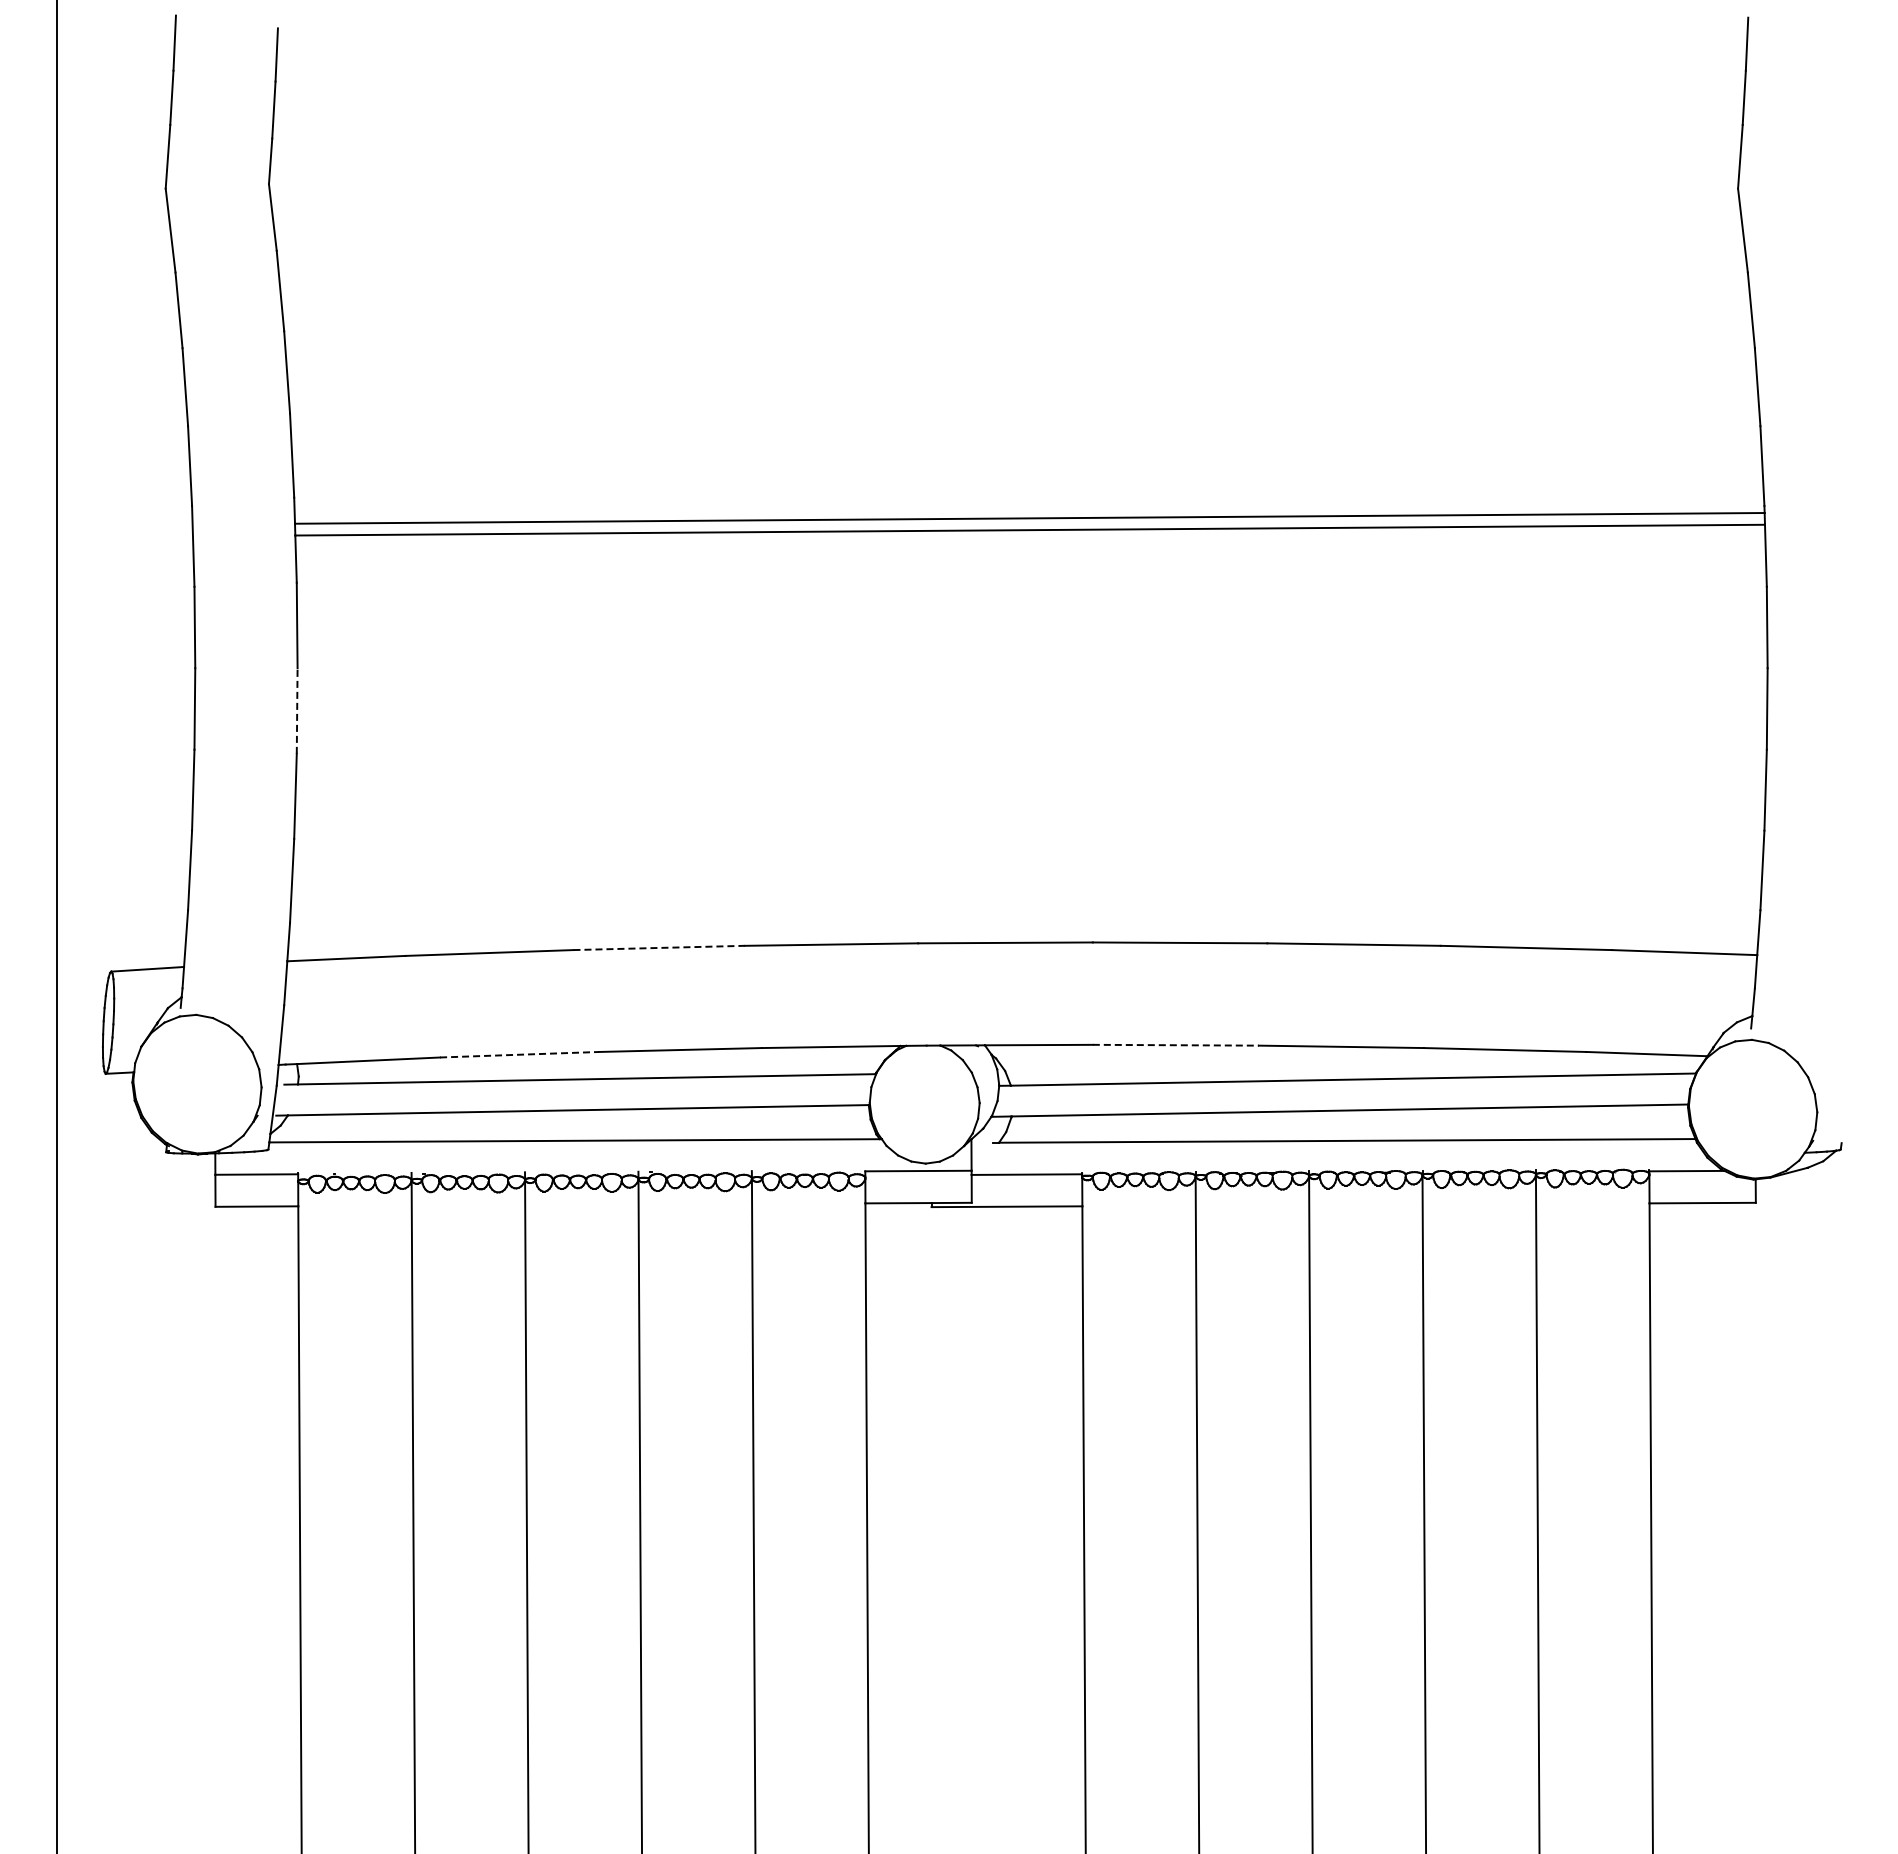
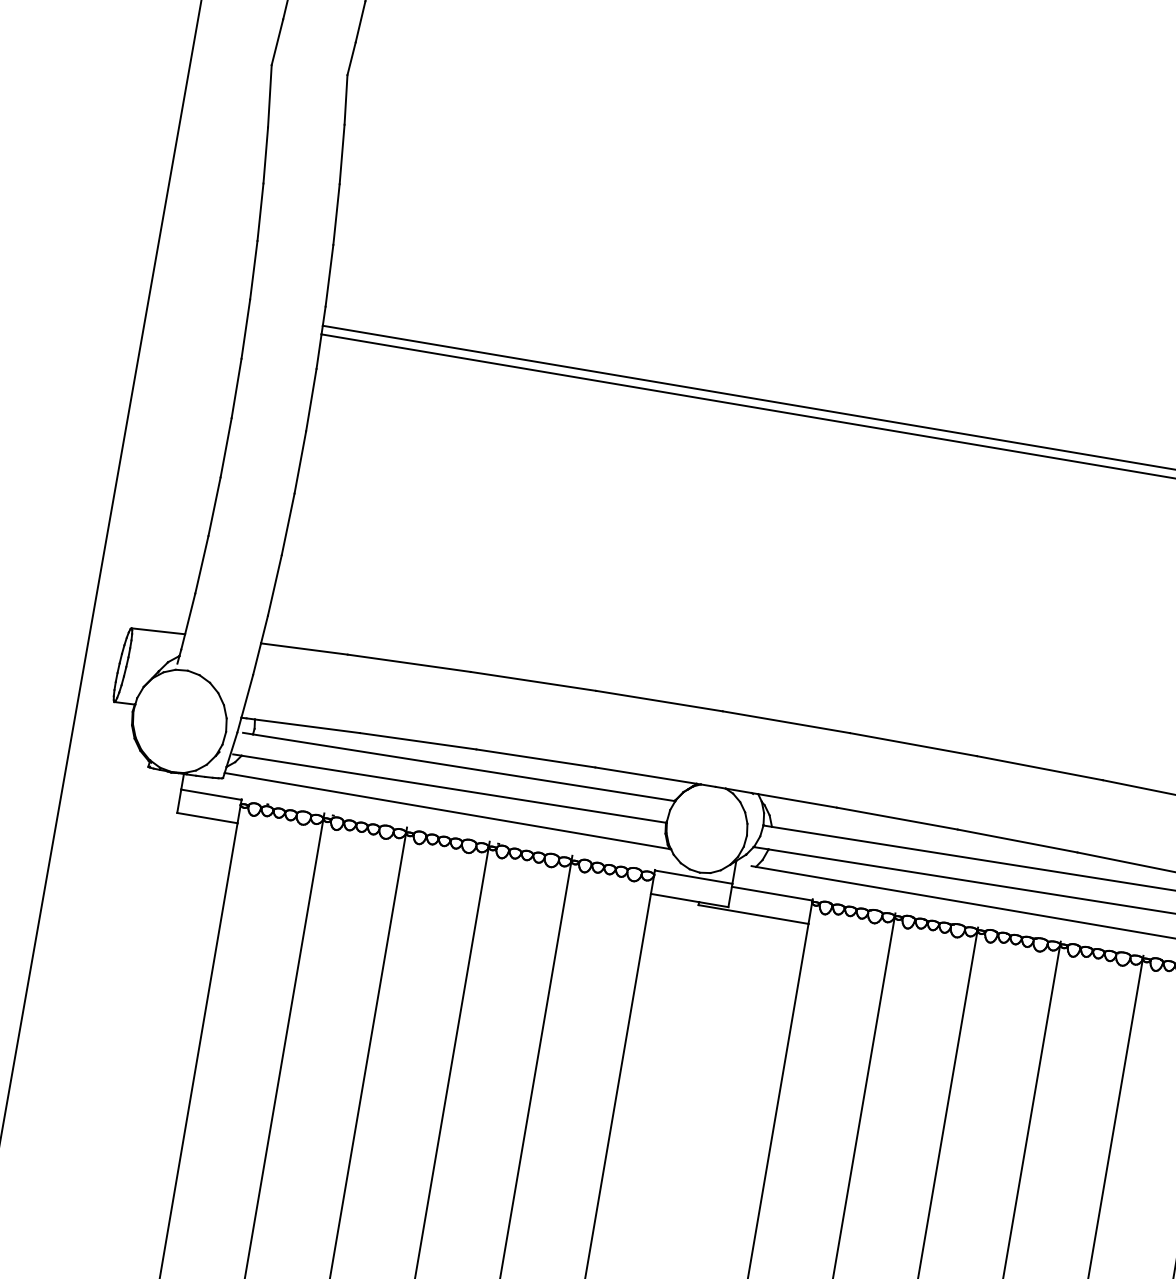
line: (297, 711) -> (300, 462), dashed -> solid
line: (659, 947) -> (533, 681), dashed -> solid
line: (1176, 1045) -> (897, 818), dashed -> solid
line: (519, 1054) -> (418, 741), dashed -> solid

